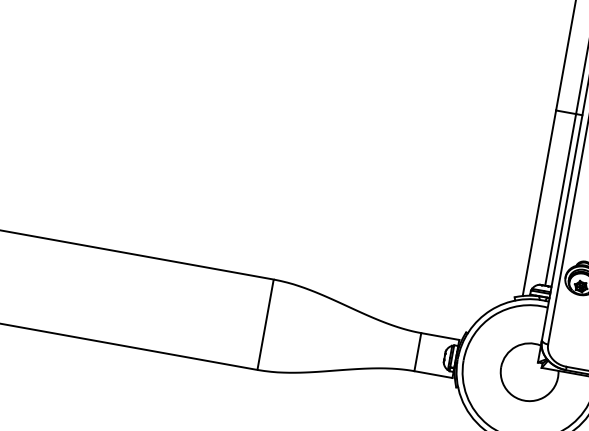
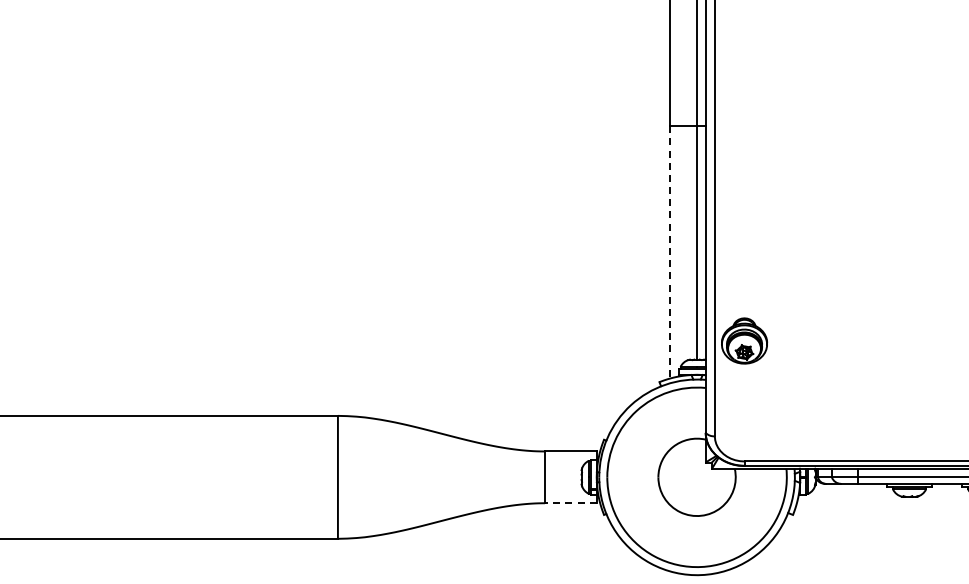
line: (539, 203) -> (669, 252), solid -> dashed
line: (433, 374) -> (570, 503), solid -> dashed

